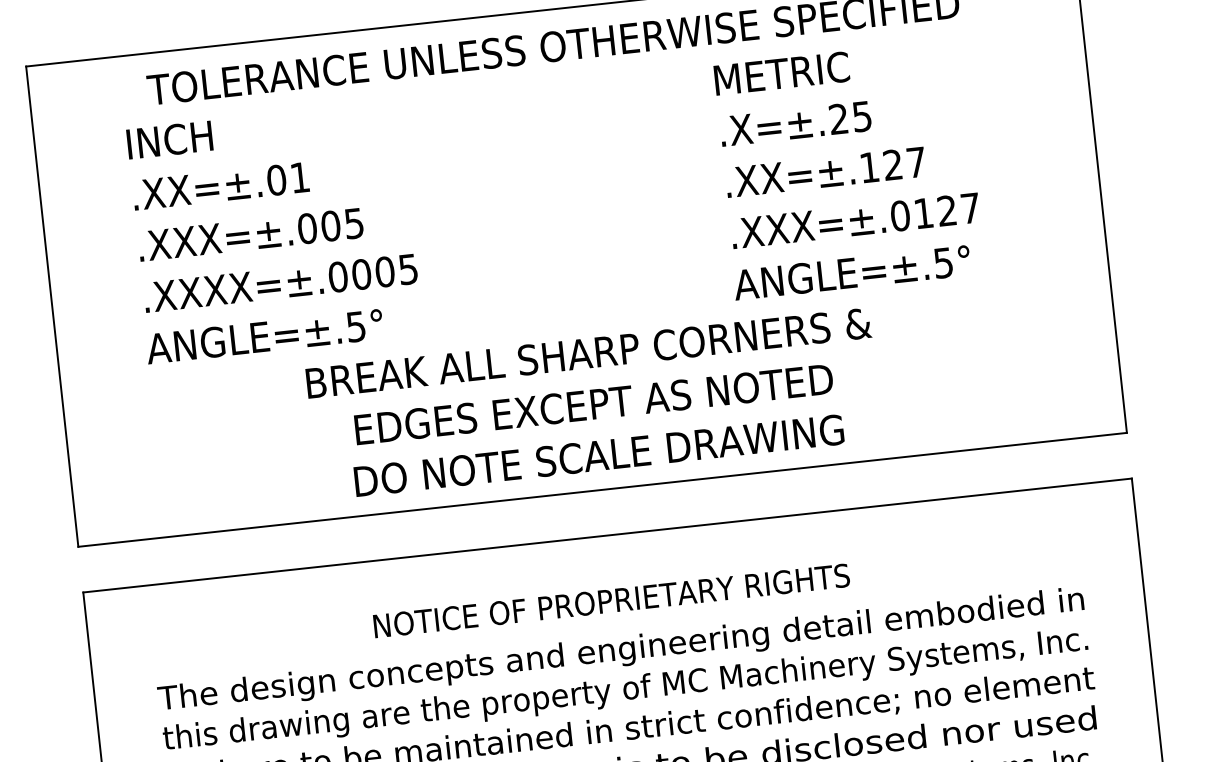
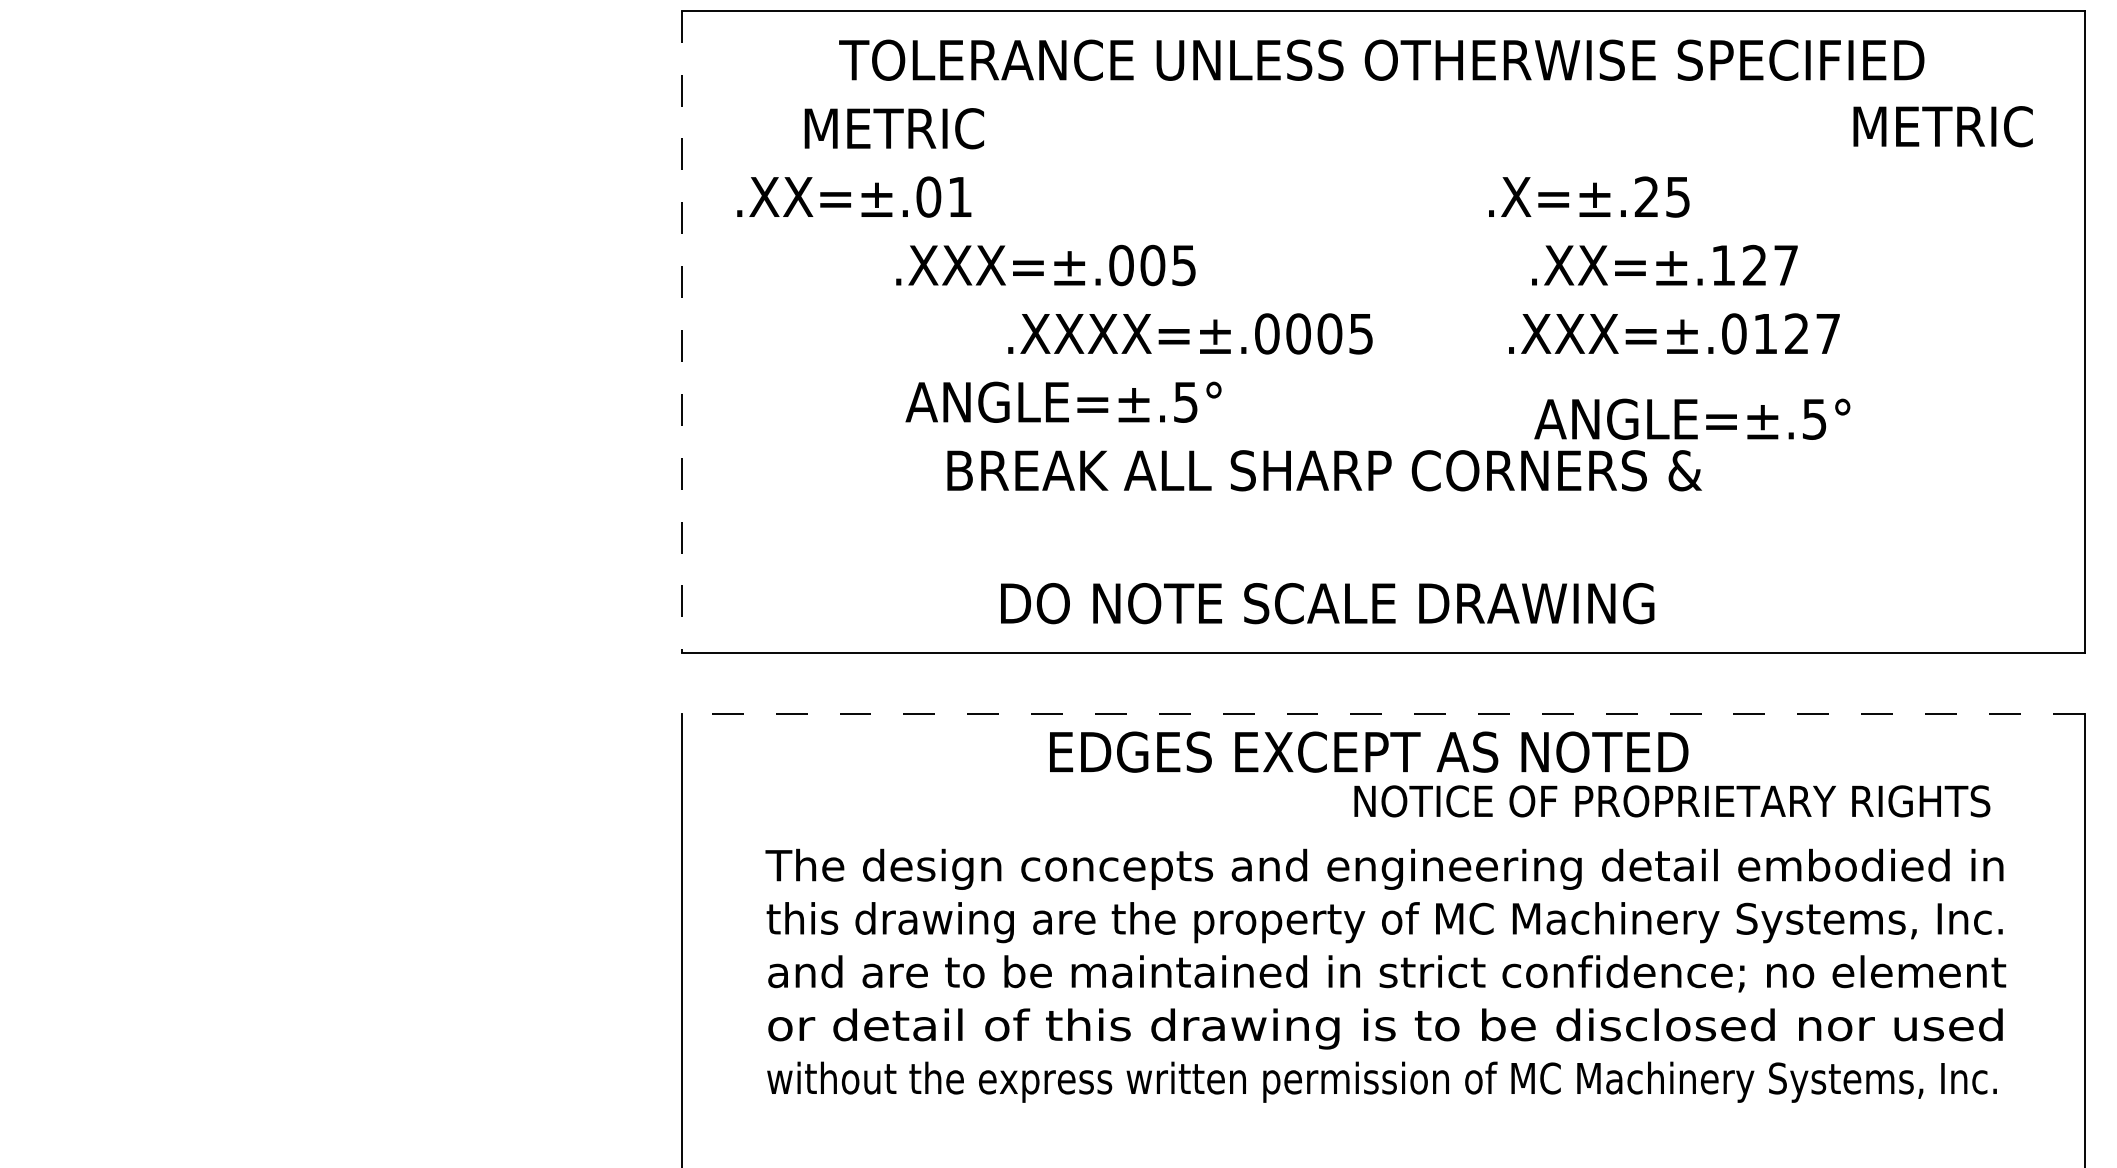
text: (781, 73) -> (1942, 126), moved
text: (795, 123) -> (1589, 196), moved
text: (196, 137) -> (896, 128), INCH -> METRIC
text: (825, 171) -> (1664, 264), moved
text: (221, 185) -> (854, 196), moved
text: (855, 220) -> (1674, 333), moved
text: (250, 234) -> (1045, 265), moved
text: (852, 272) -> (1692, 418), moved
text: (280, 282) -> (1190, 333), moved
line: (52, 307) -> (681, 332), solid -> dashed
text: (264, 336) -> (1063, 401), moved
text: (588, 353) -> (1324, 470), moved
text: (594, 403) -> (1369, 751), moved
text: (599, 455) -> (1327, 603), moved
line: (607, 535) -> (1382, 714), solid -> dashed
text: (611, 600) -> (1672, 801), moved

